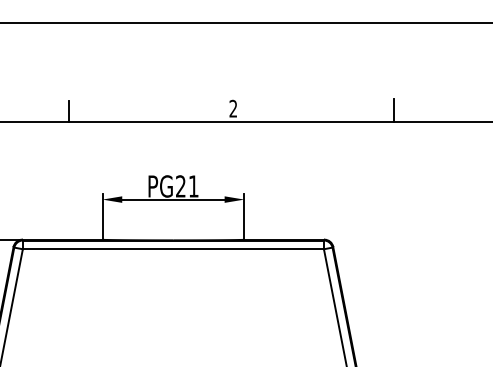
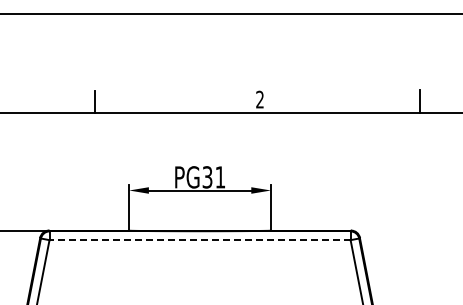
text: (180, 186) -> (207, 177), PG21 -> PG31
line: (173, 249) -> (200, 240), solid -> dashed

